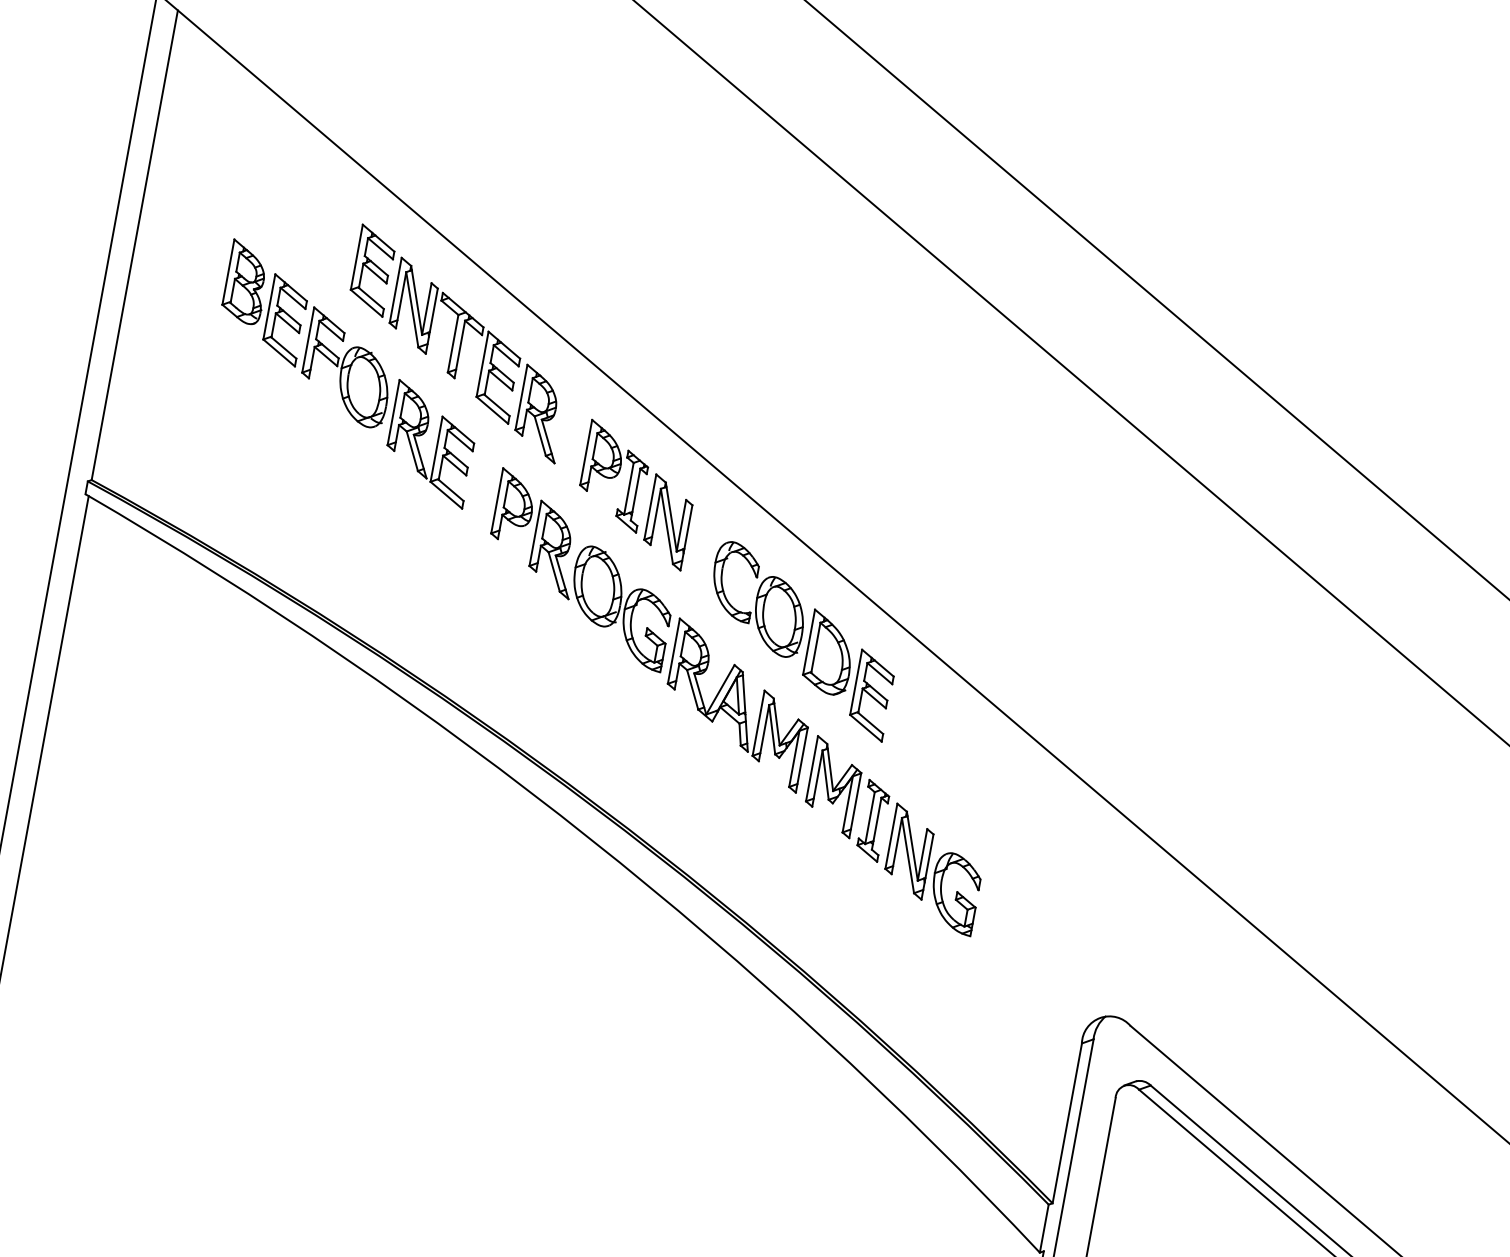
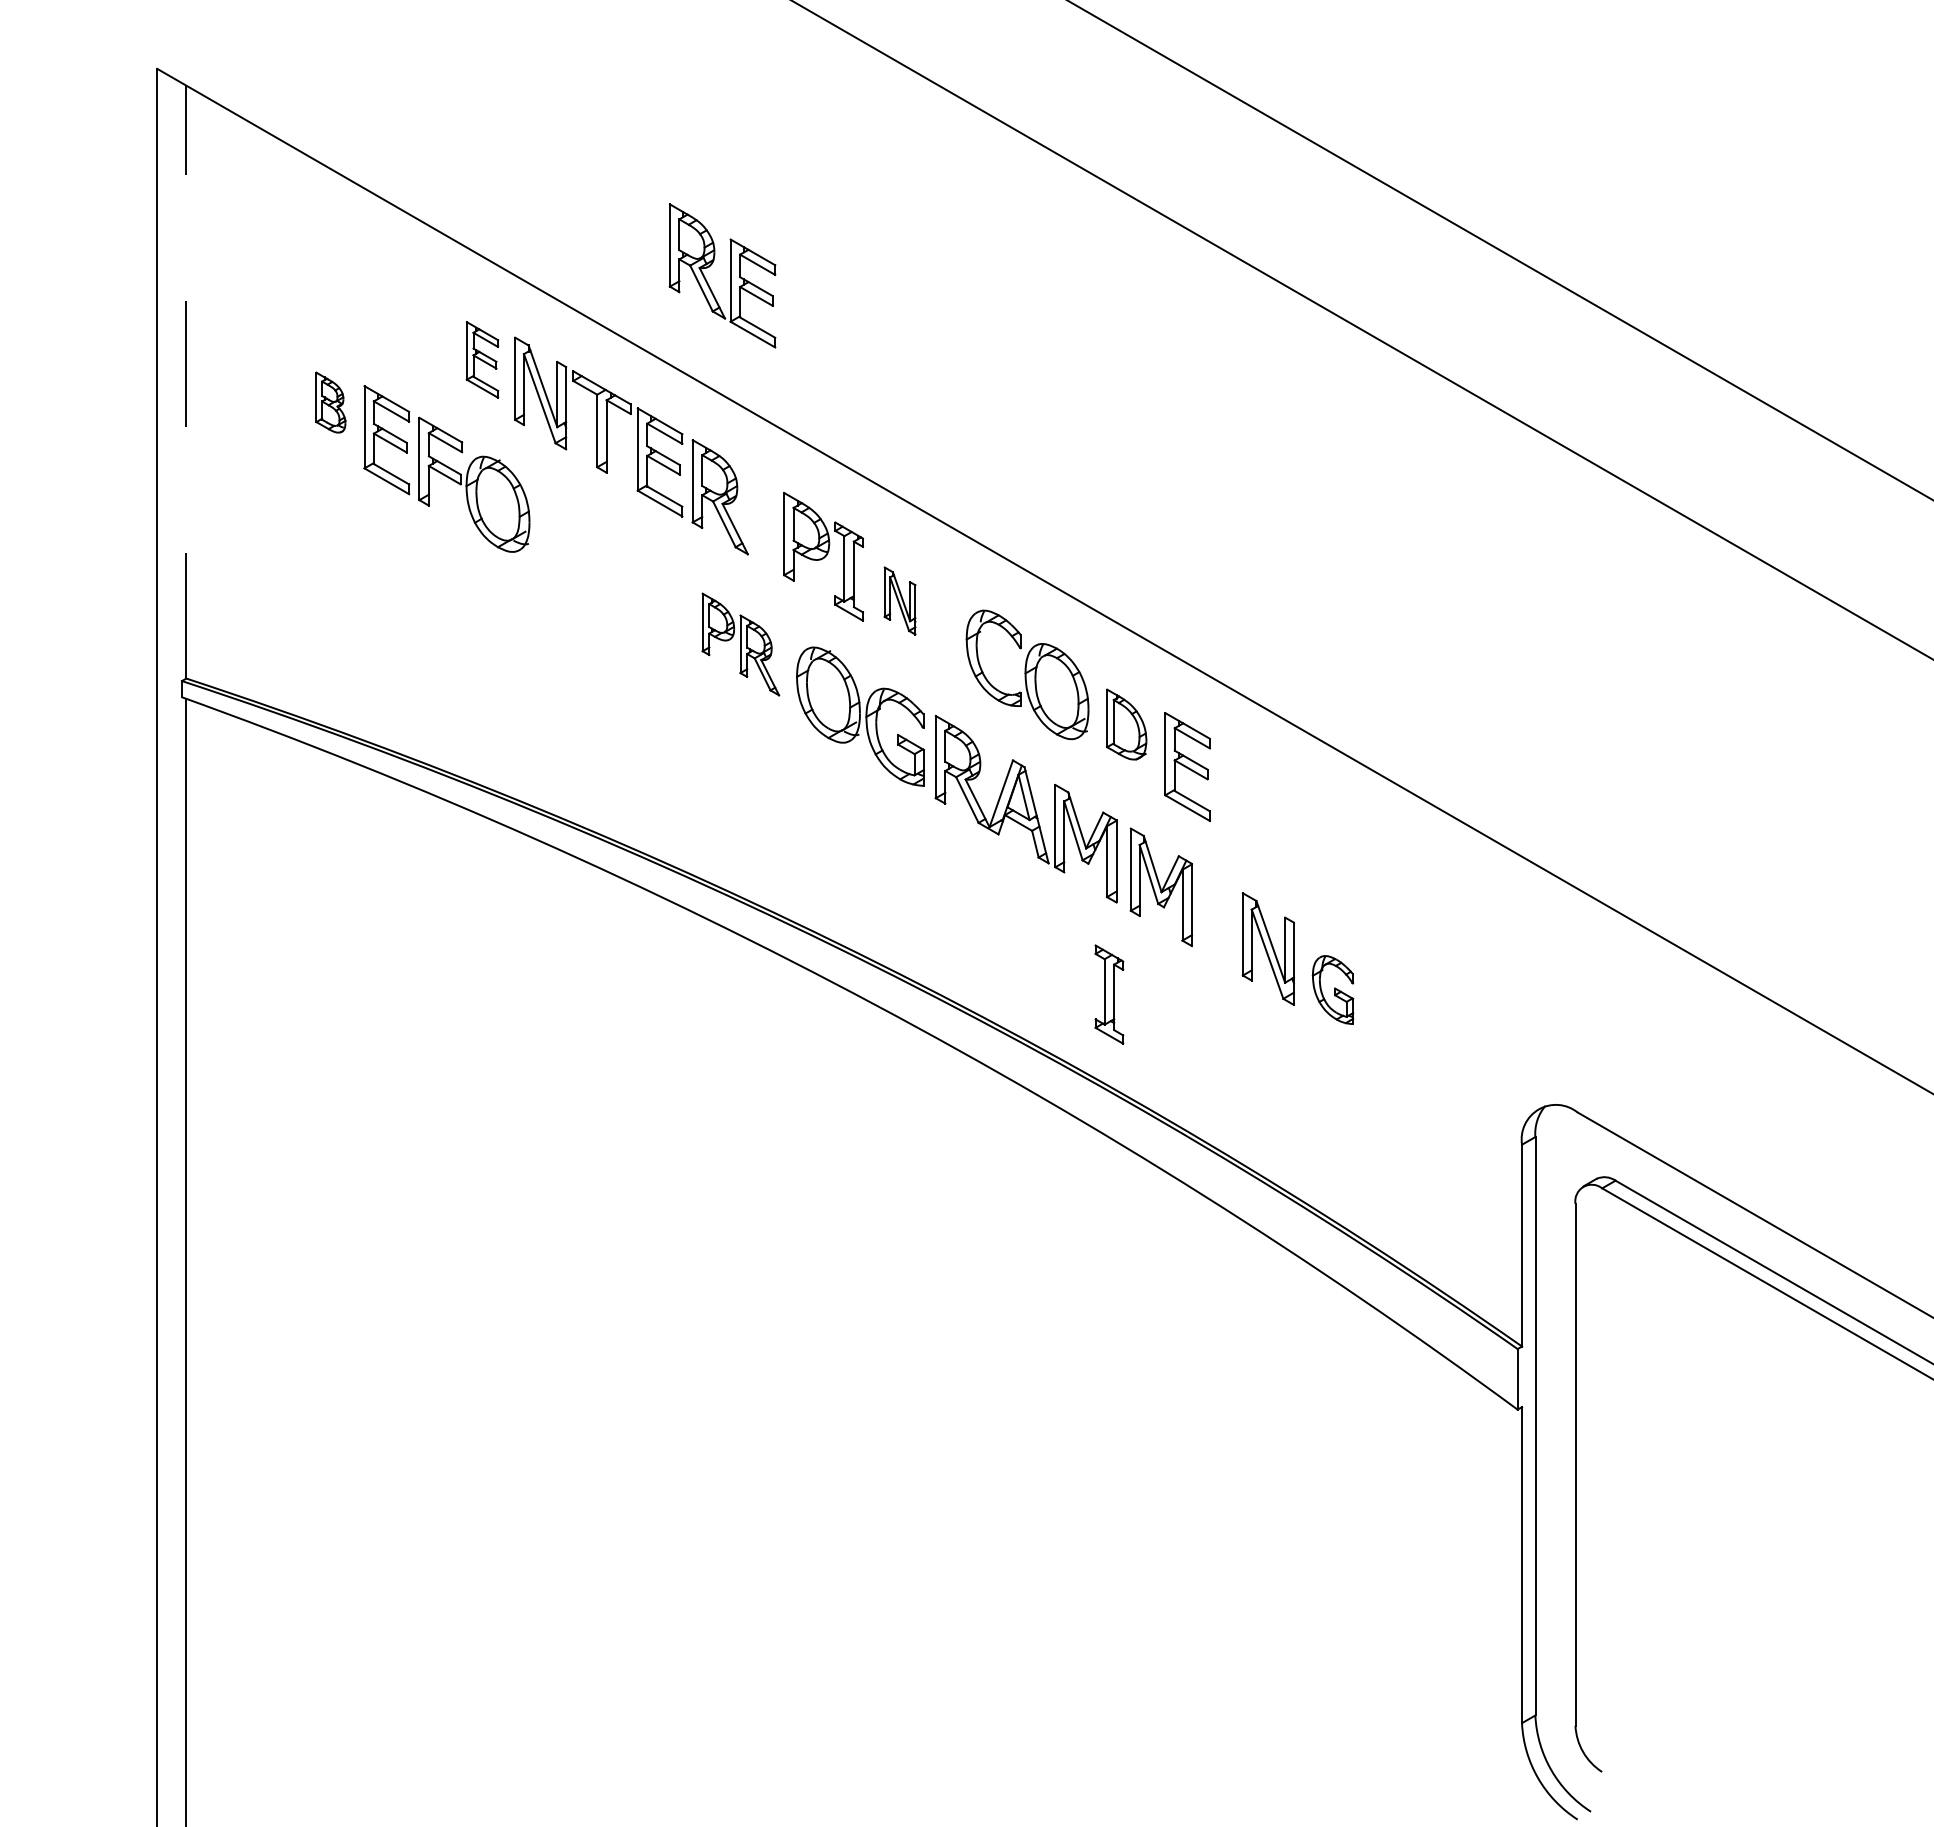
line: (135, 244) -> (186, 381), solid -> dashed
part: (372, 270) -> (482, 359), size x0.7
part: (246, 282) -> (330, 402), size x0.6
part: (437, 445) -> (730, 275), moved
part: (667, 521) -> (899, 600), size x0.6
part: (535, 533) -> (740, 644), size x0.7
part: (829, 653) -> (1126, 724), size x0.7
part: (873, 820) -> (1109, 994), moved
part: (954, 892) -> (1332, 989), size x0.7

